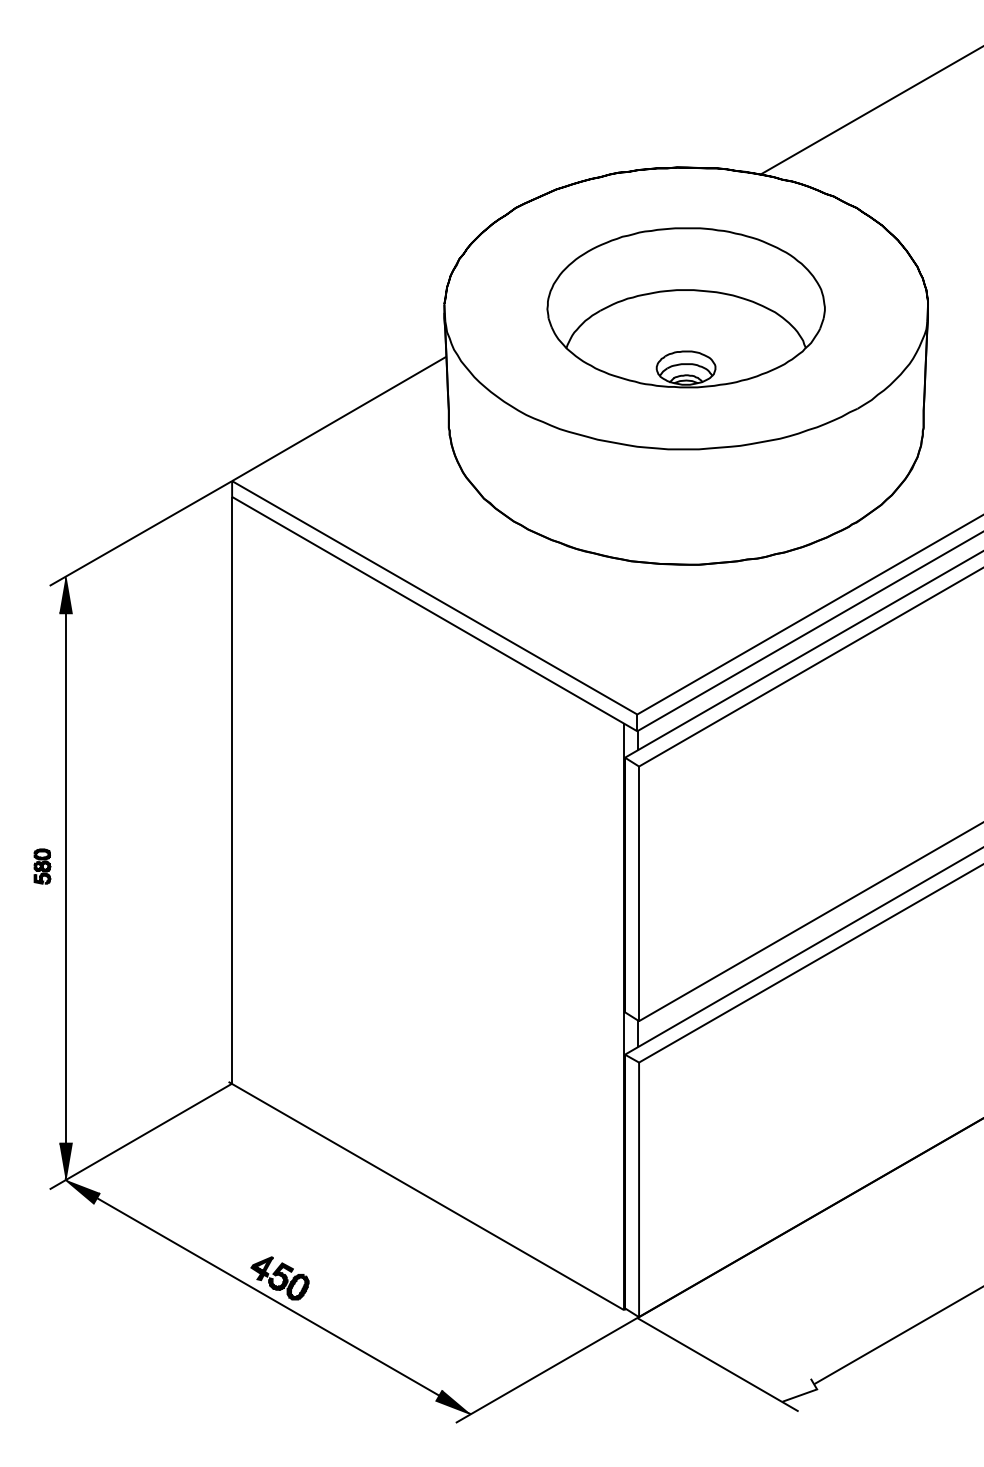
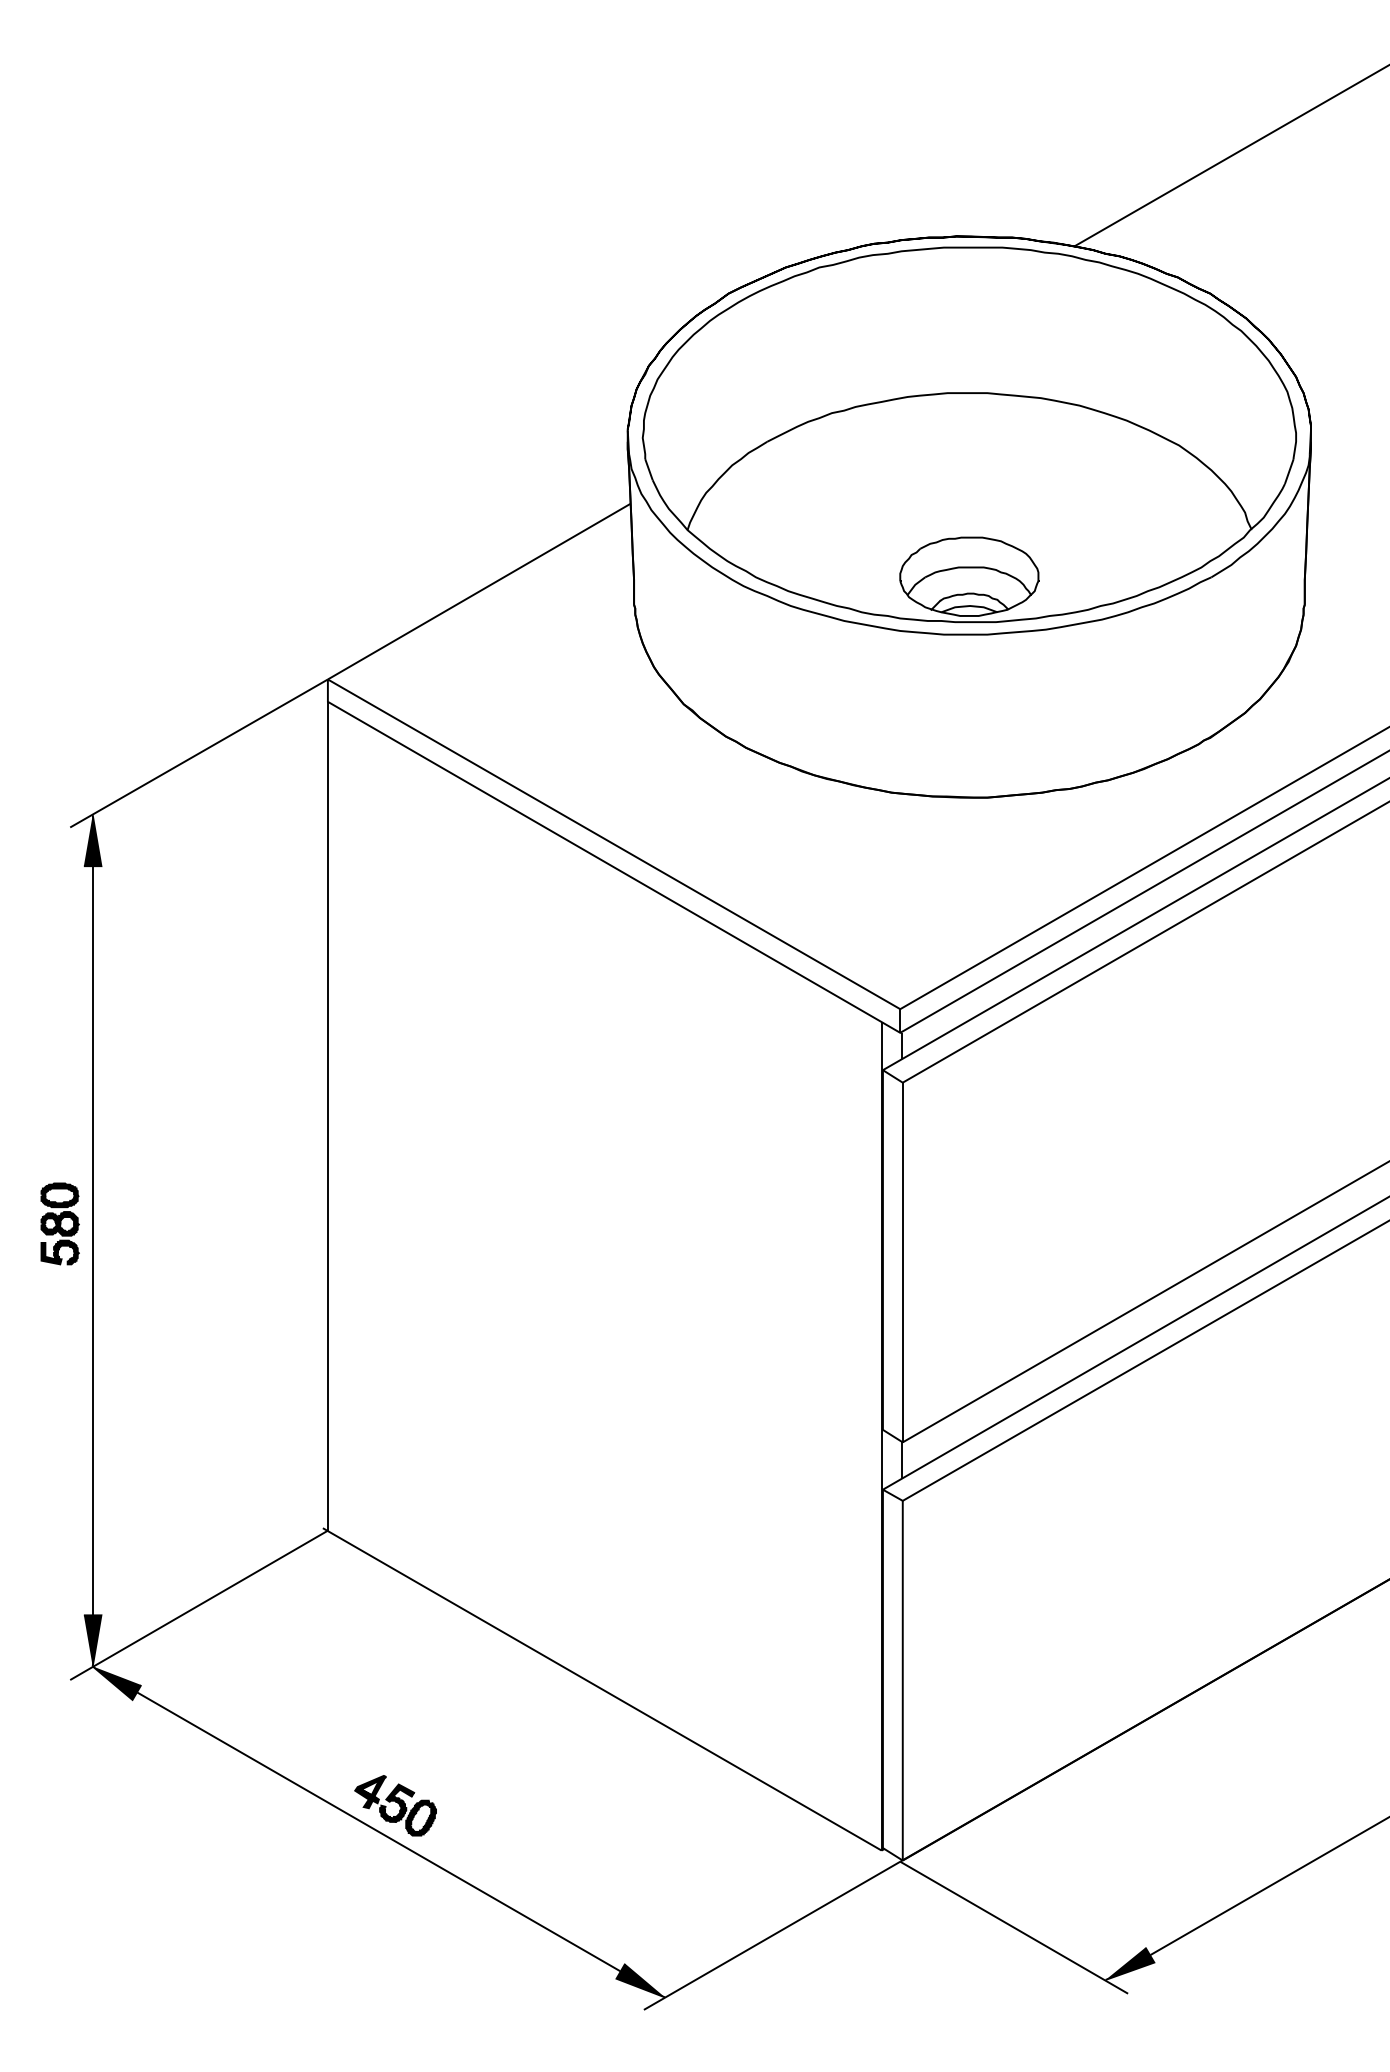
part: (685, 307) -> (968, 434), size x1.67
part: (42, 866) -> (59, 1223), size x1.67
fill: (799, 1390) -> (1129, 1963), added

